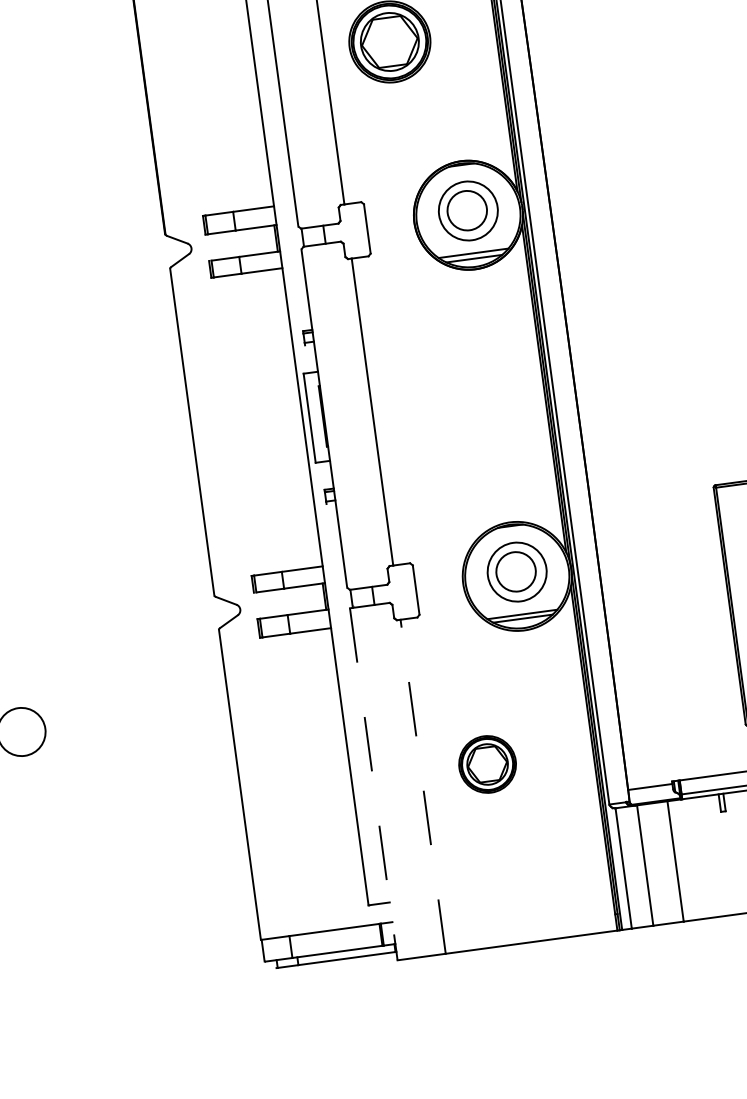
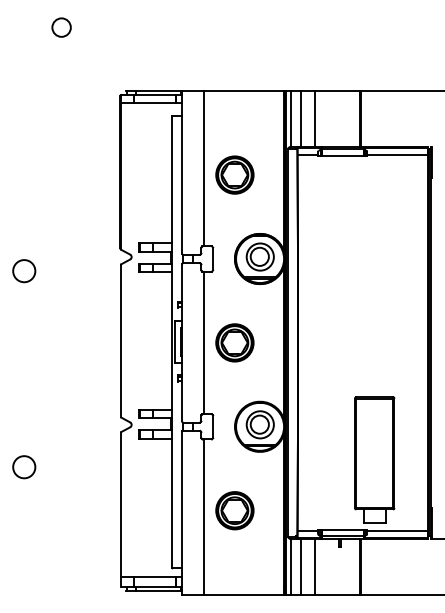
part: (437, 402) -> (234, 342), added
part: (486, 763) -> (234, 510), size x1.43
line: (373, 783) -> (181, 512), dashed -> solid
line: (424, 787) -> (204, 517), dashed -> solid

